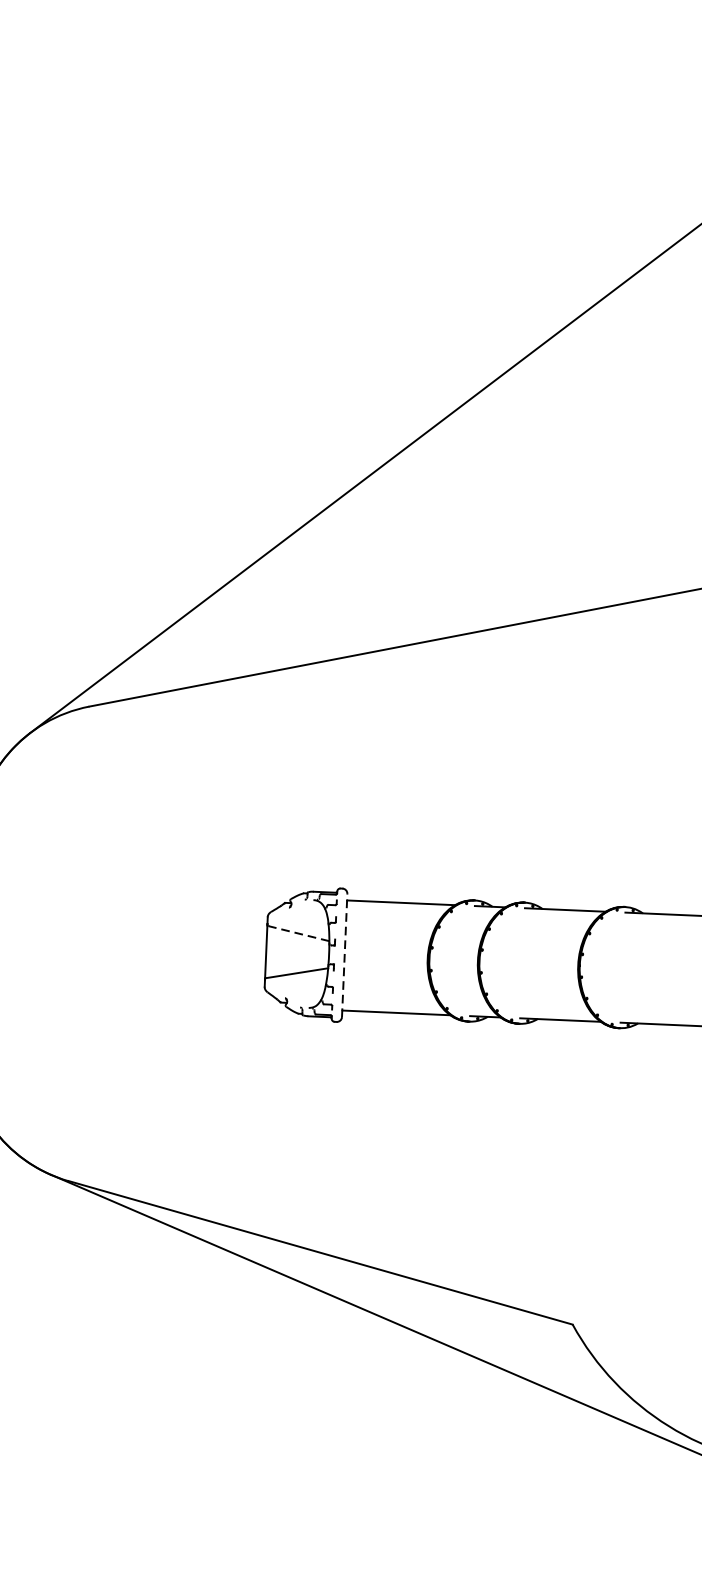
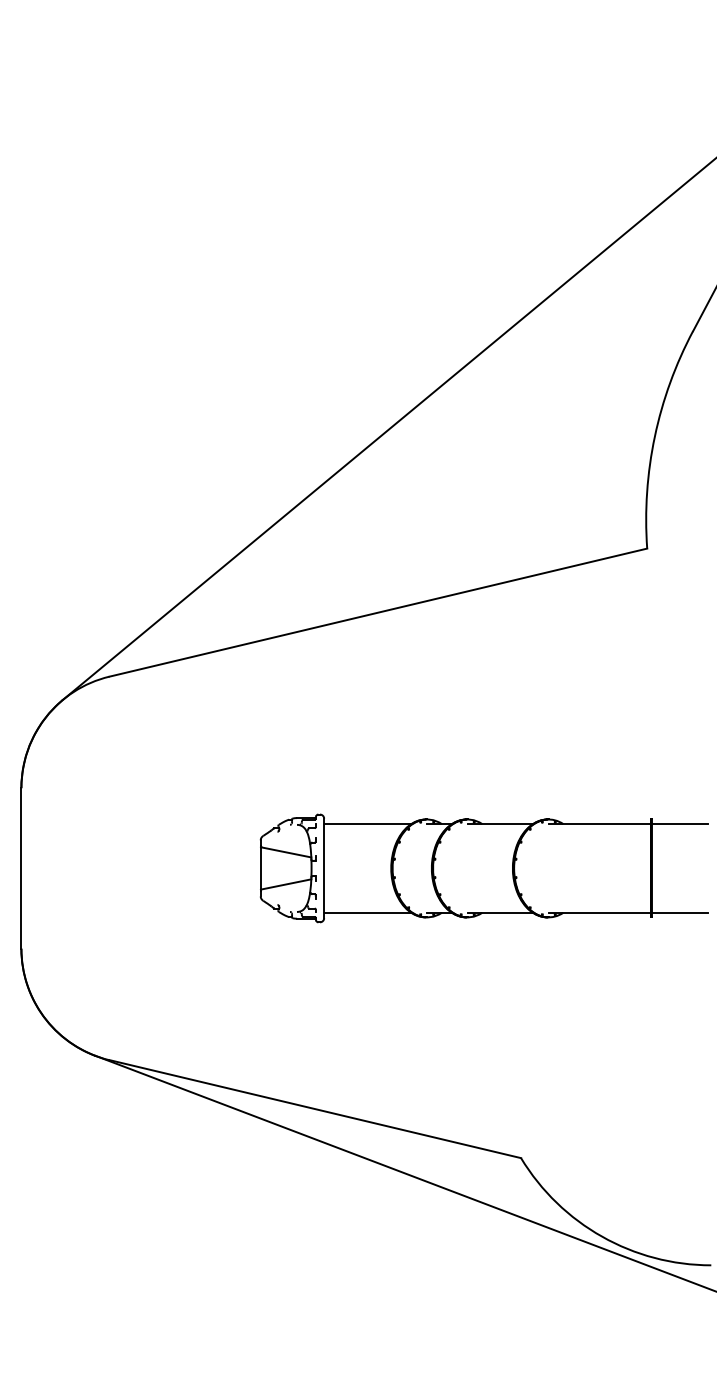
line: (298, 933) -> (286, 852), dashed -> solid
line: (345, 955) -> (324, 868), dashed -> solid

